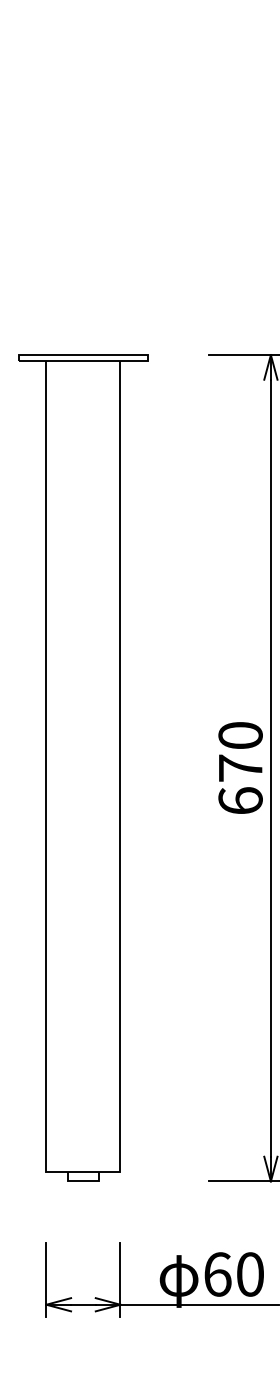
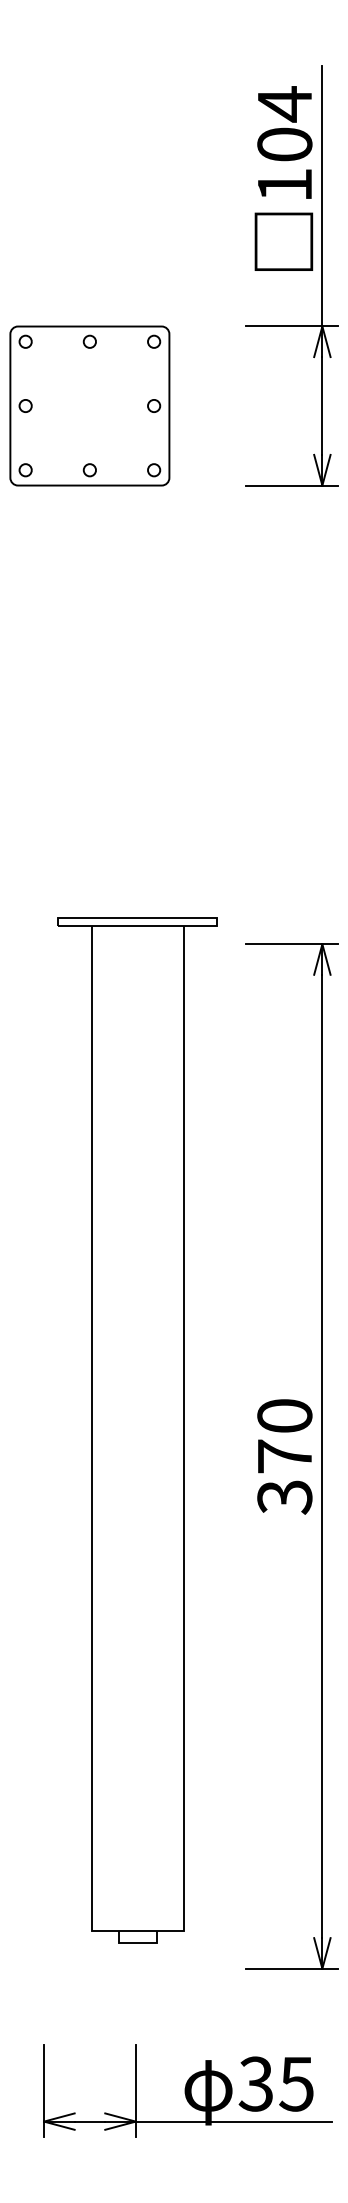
part: (83, 768) -> (137, 1430), moved
text: (240, 800) -> (284, 1496), 670 -> 370
text: (233, 1274) -> (275, 2083), 60 -> 35

